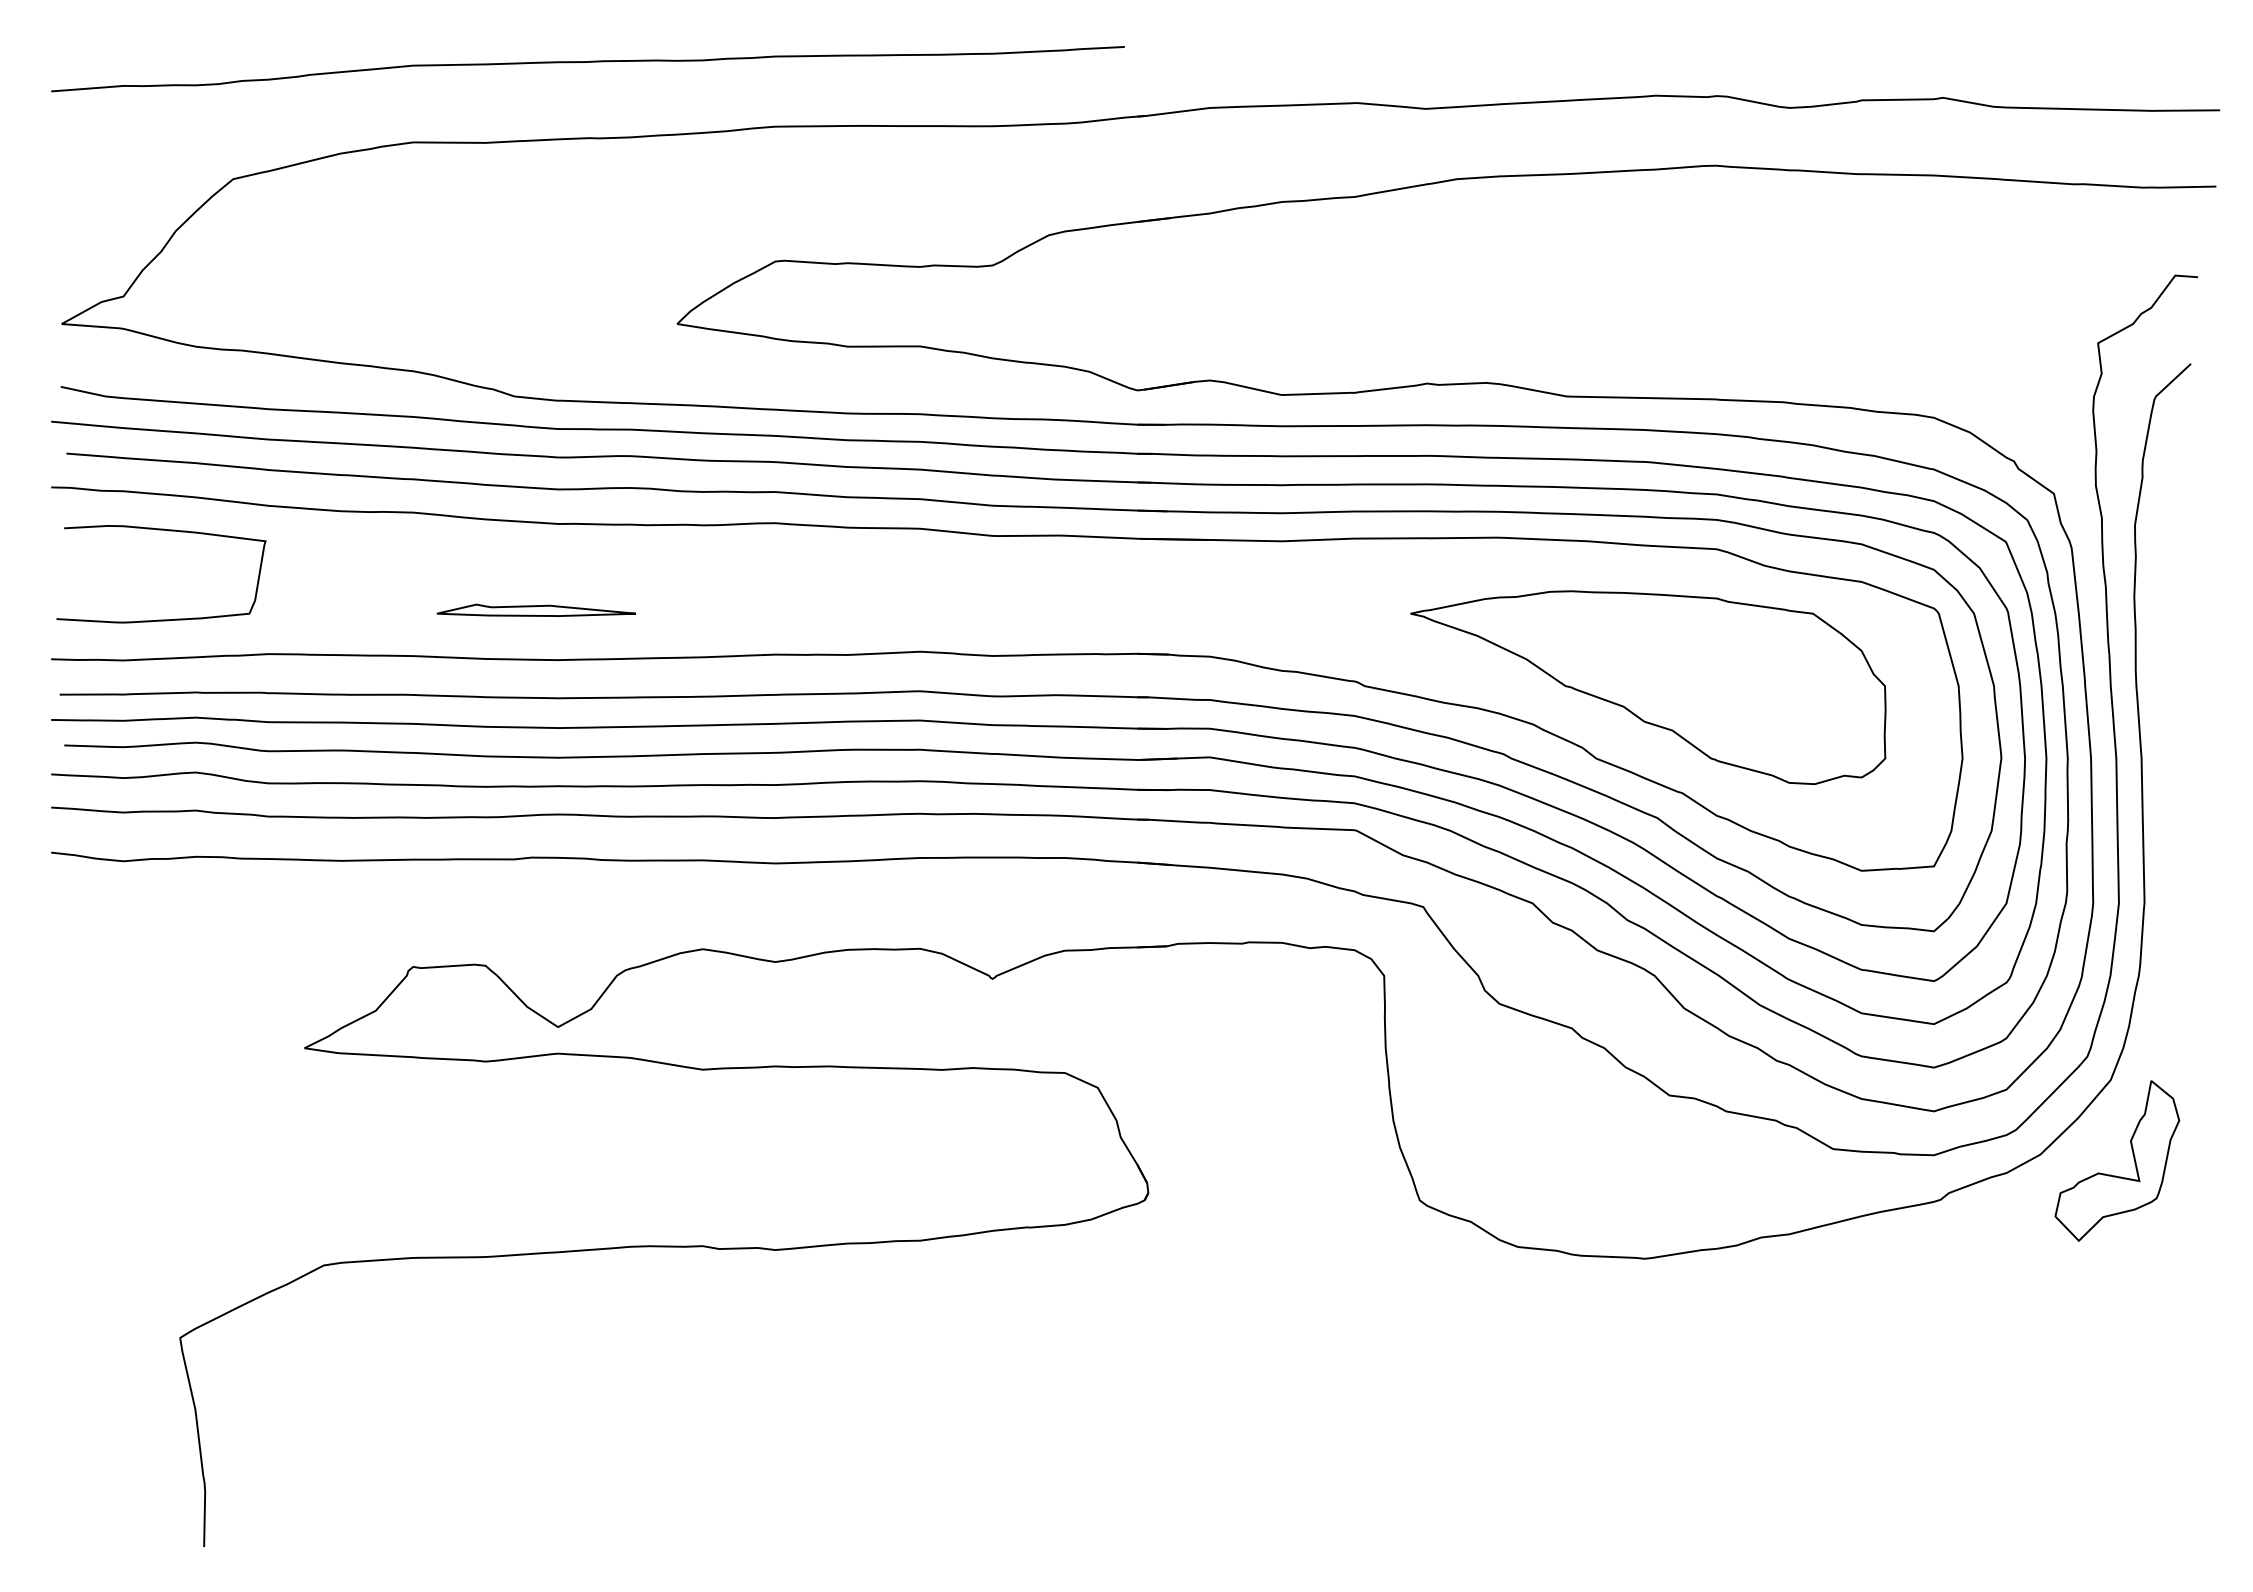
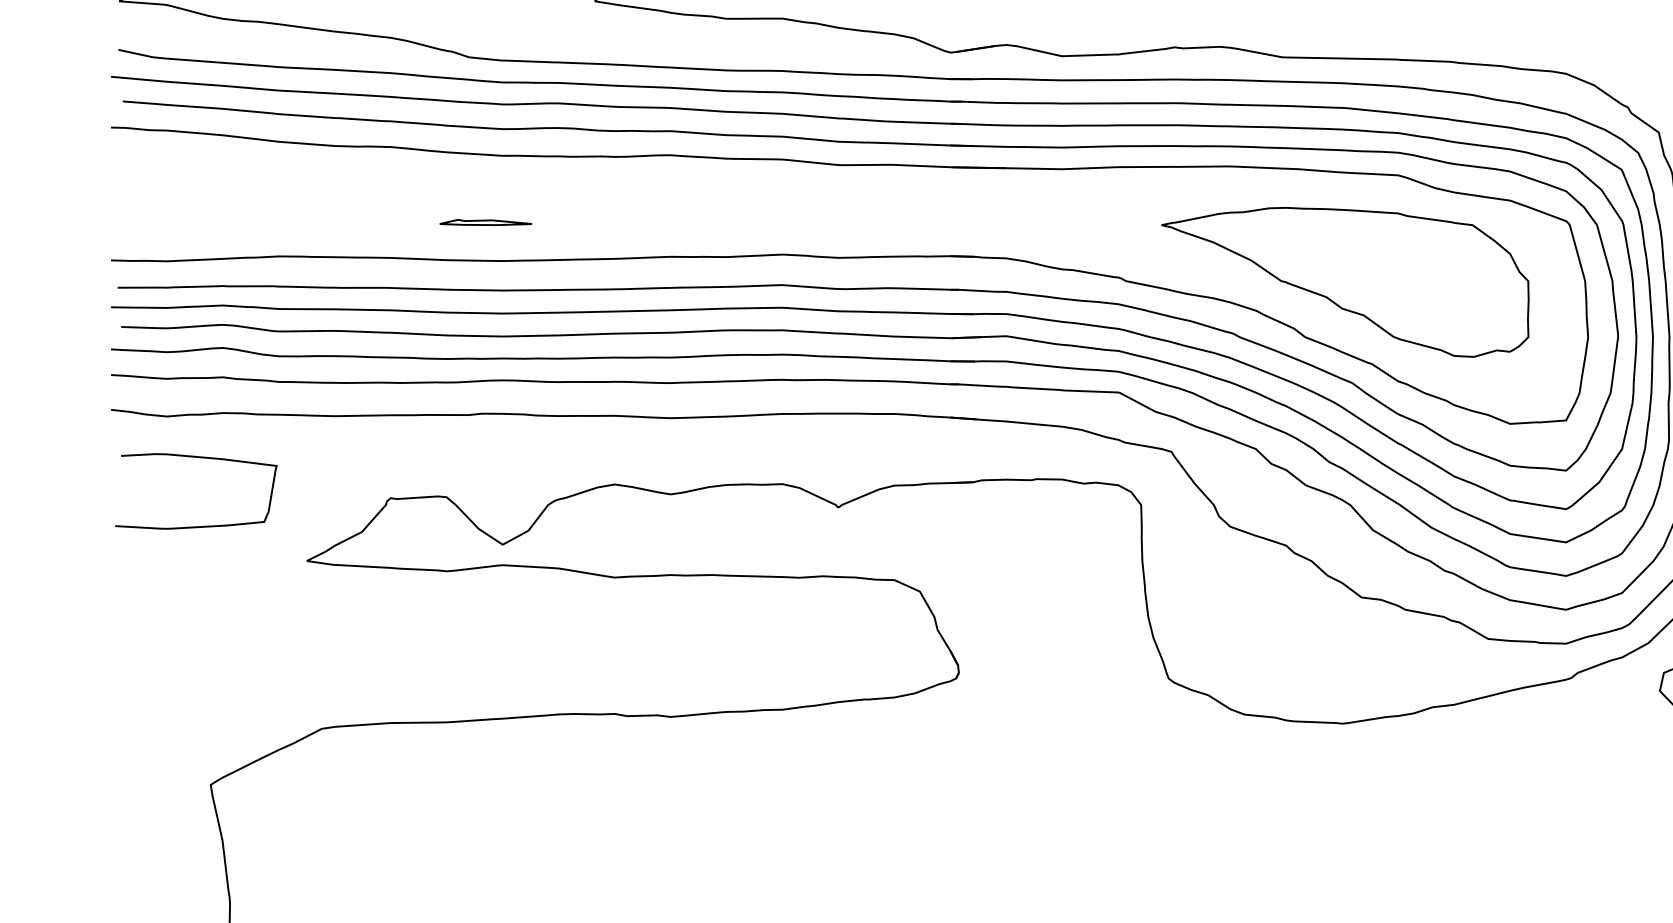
curve: (168, 531) -> (201, 458), moved
part: (535, 609) -> (485, 221), size x0.6

